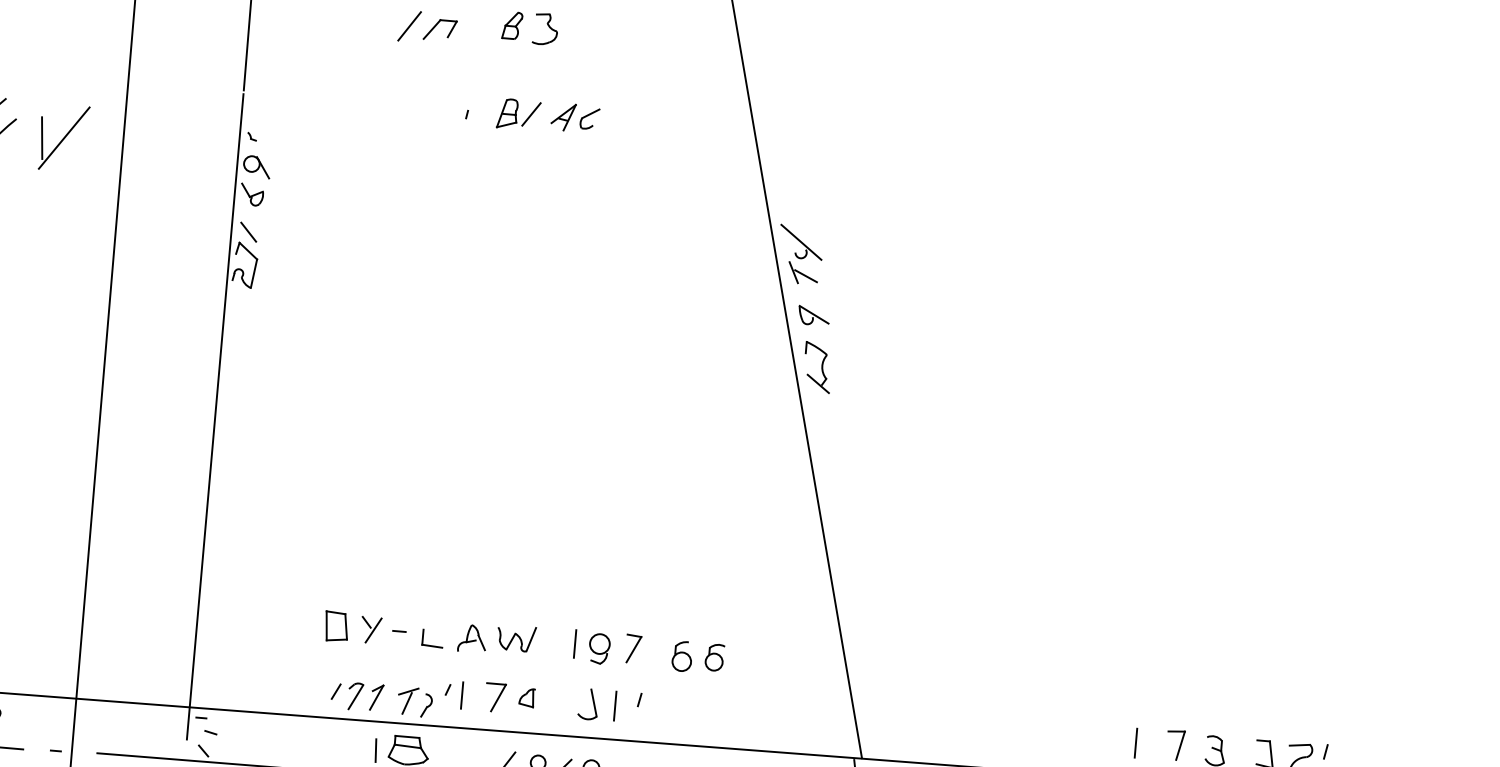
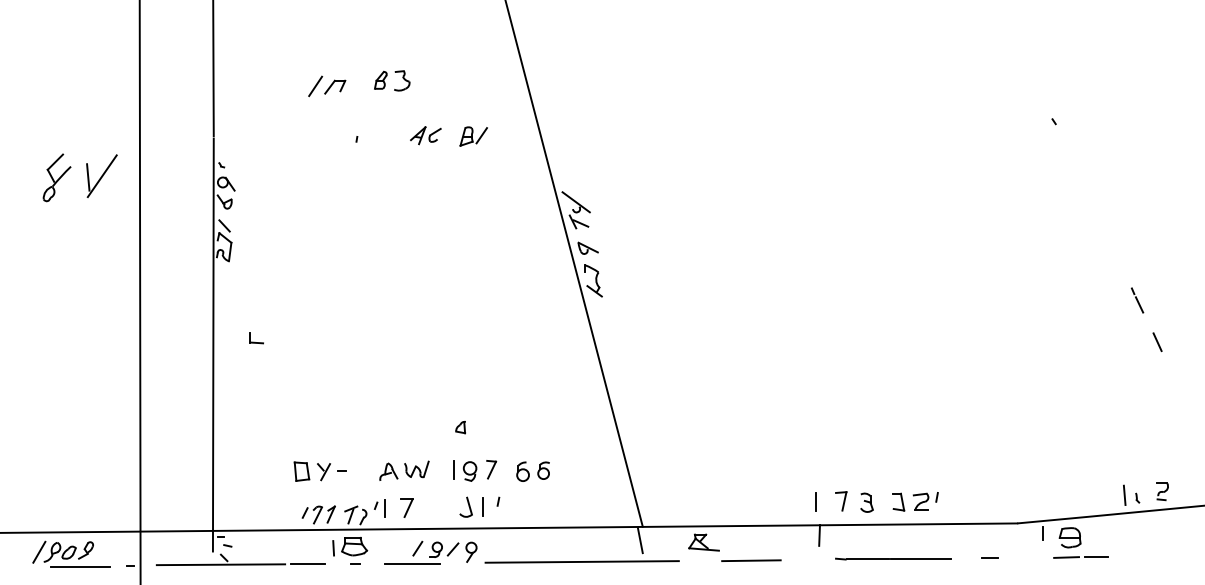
part: (518, 114) -> (473, 136), moved
part: (432, 639) -> (256, 338), moved
part: (526, 697) -> (460, 427), moved

